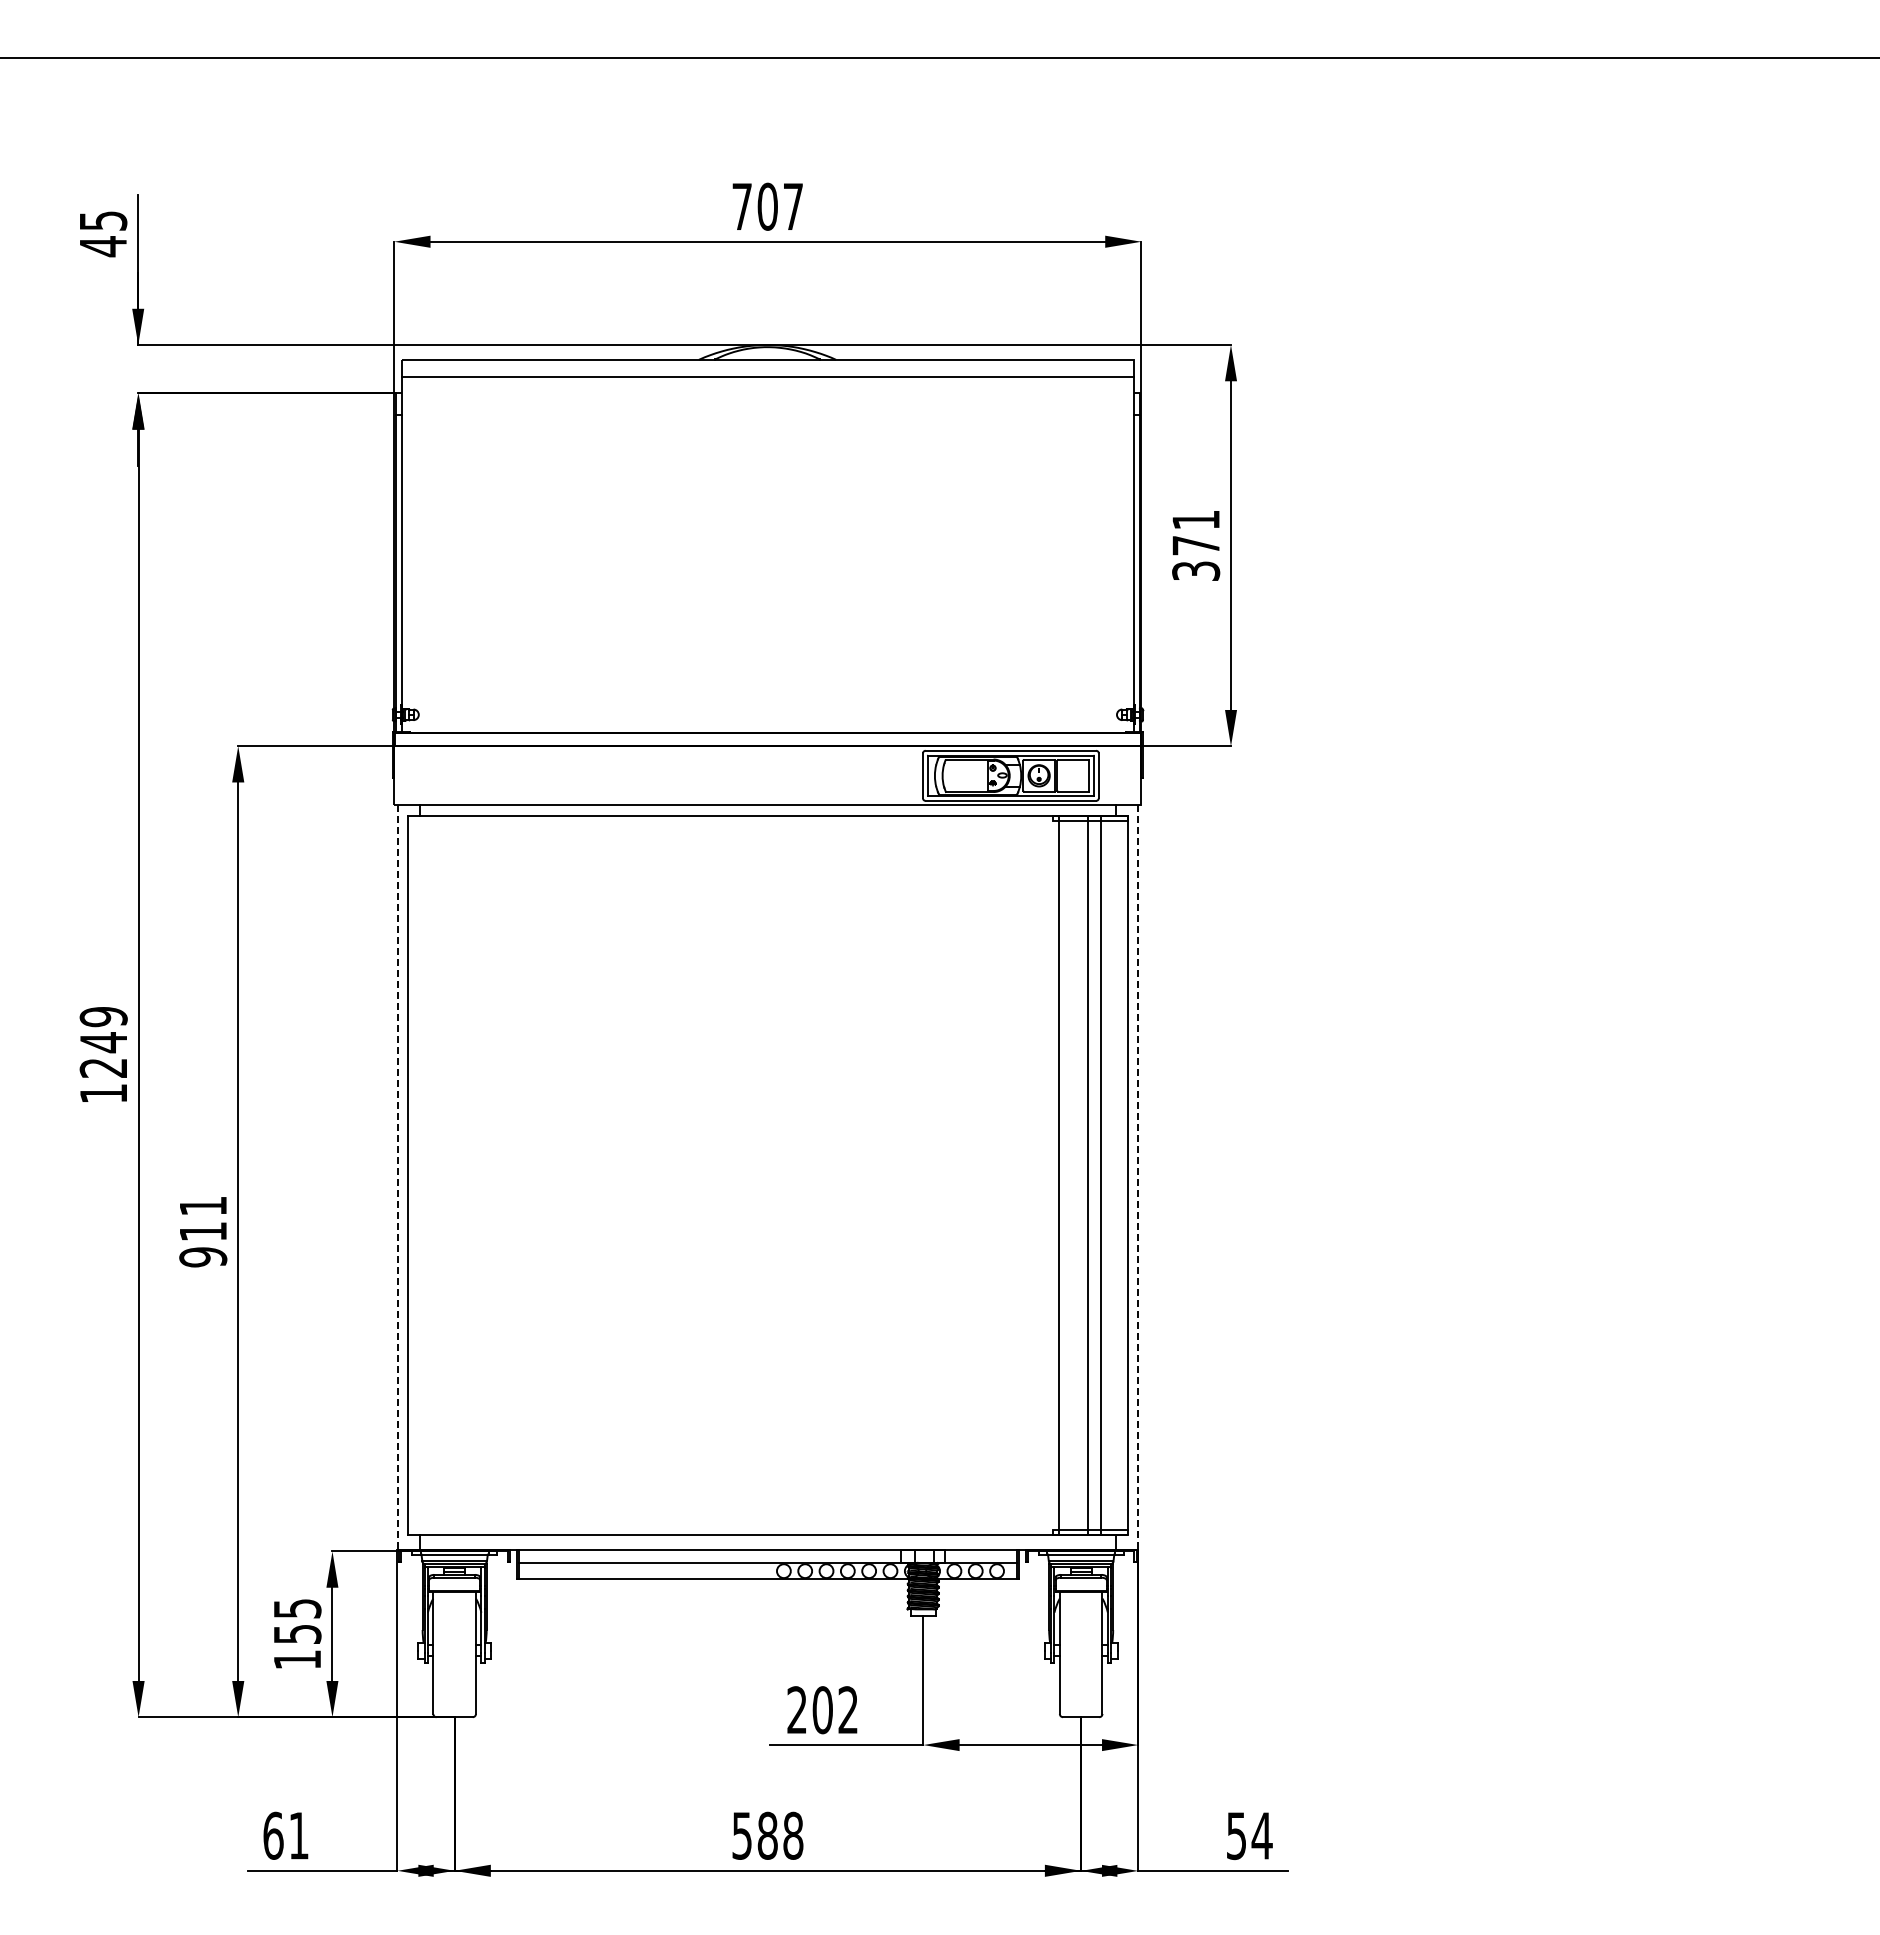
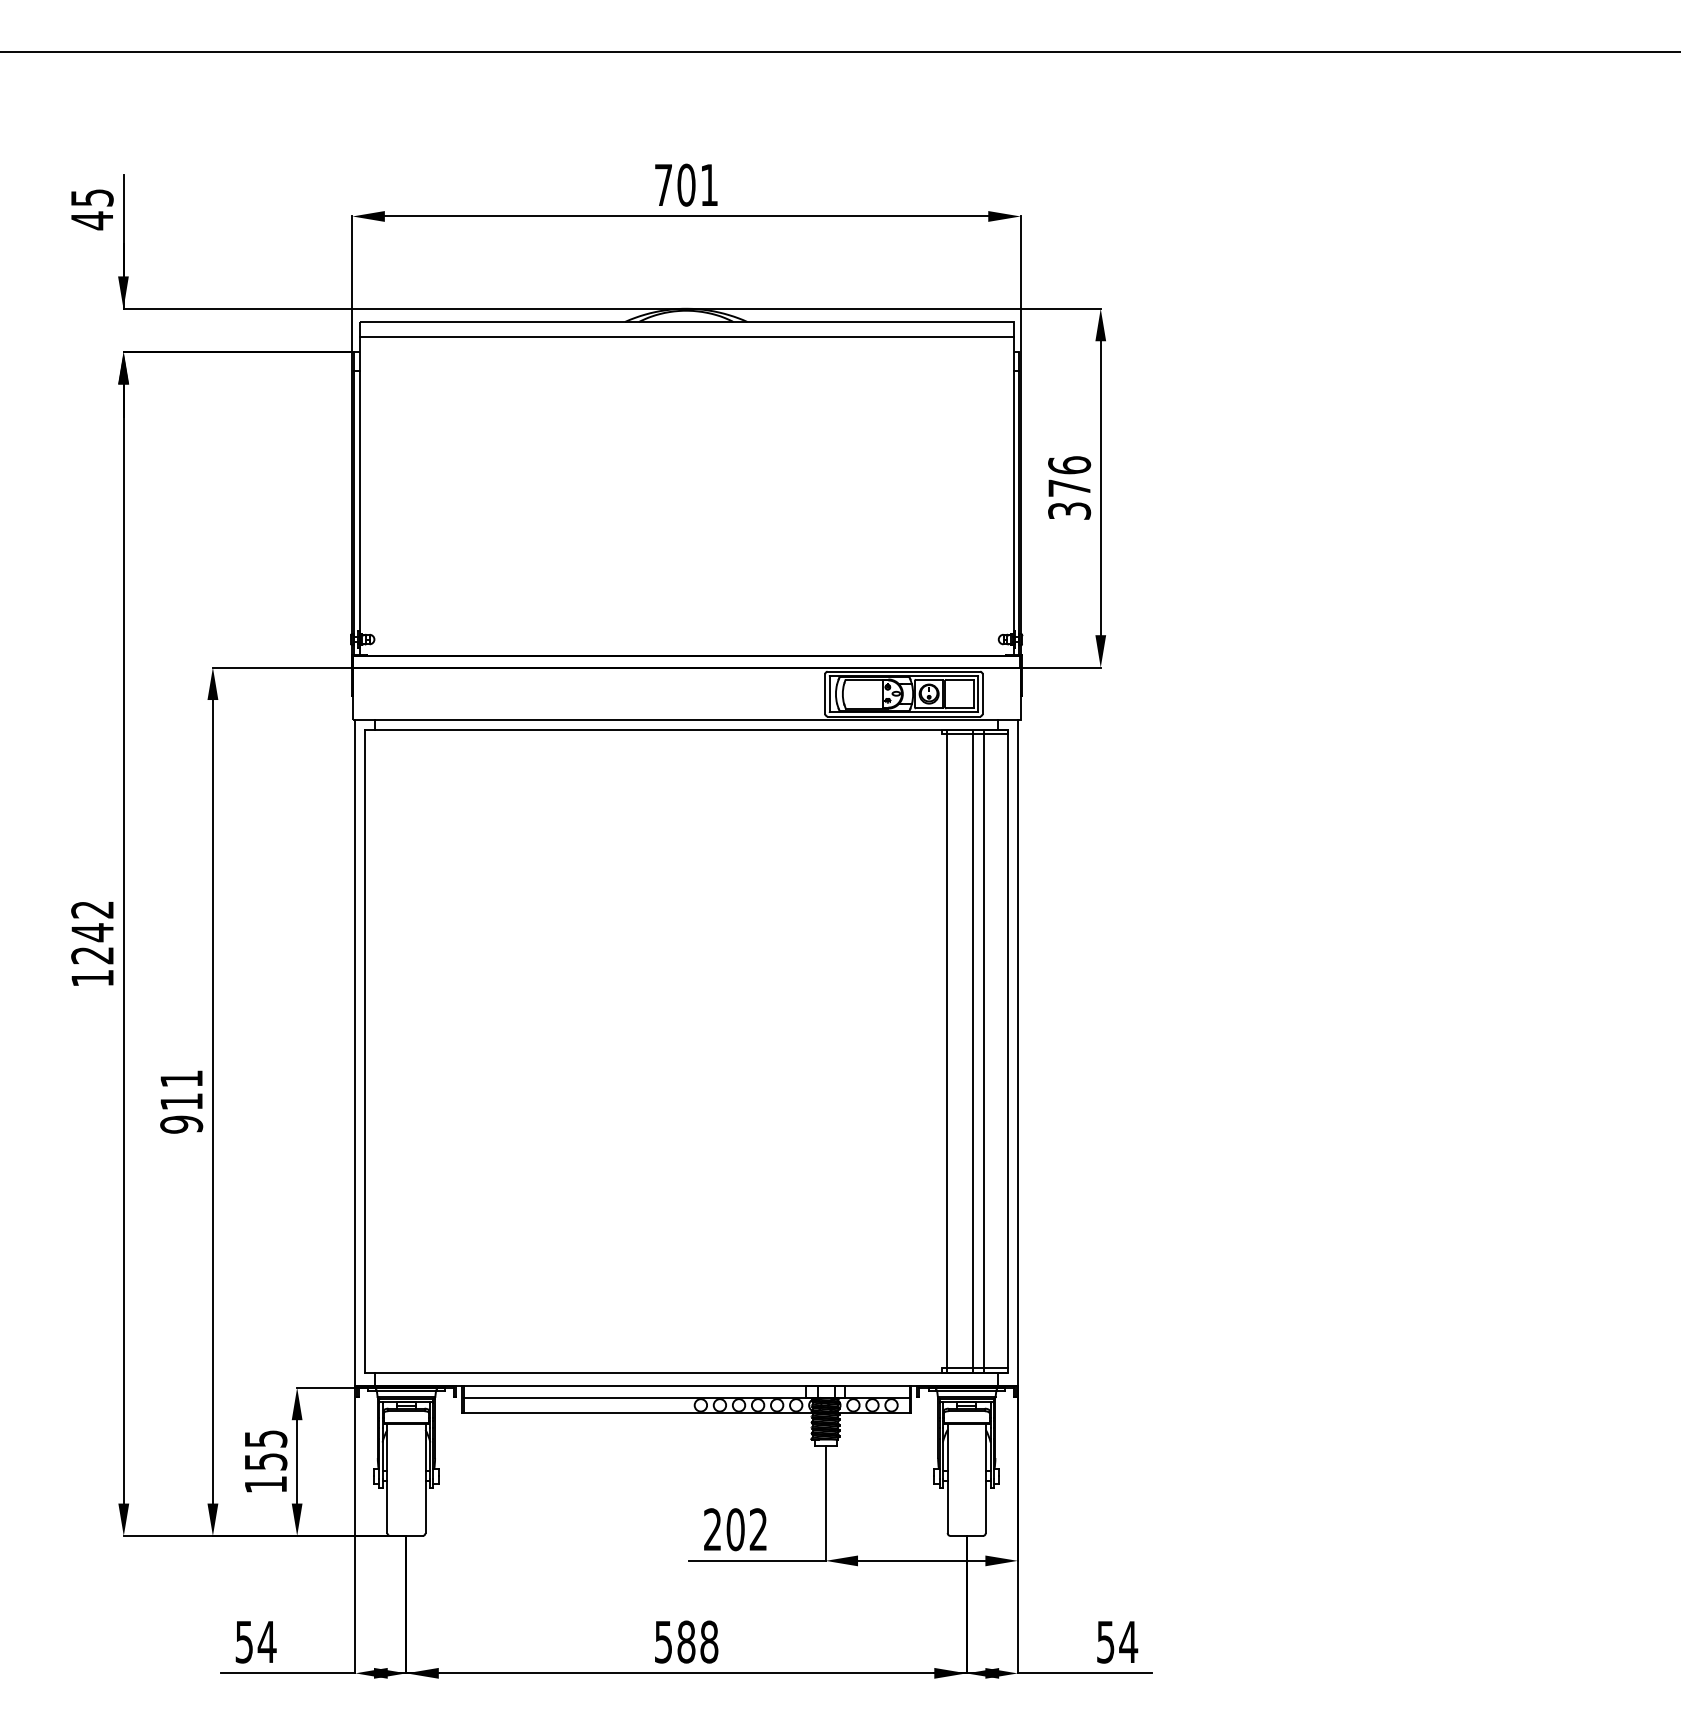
text: (793, 206) -> (709, 184), 707 -> 701
text: (1196, 519) -> (1069, 464), 371 -> 376
text: (103, 1017) -> (92, 910), 1249 -> 1242
line: (397, 1177) -> (355, 1053), dashed -> solid
line: (1138, 1177) -> (1018, 1053), dashed -> solid
text: (286, 1835) -> (256, 1641), 61 -> 54

